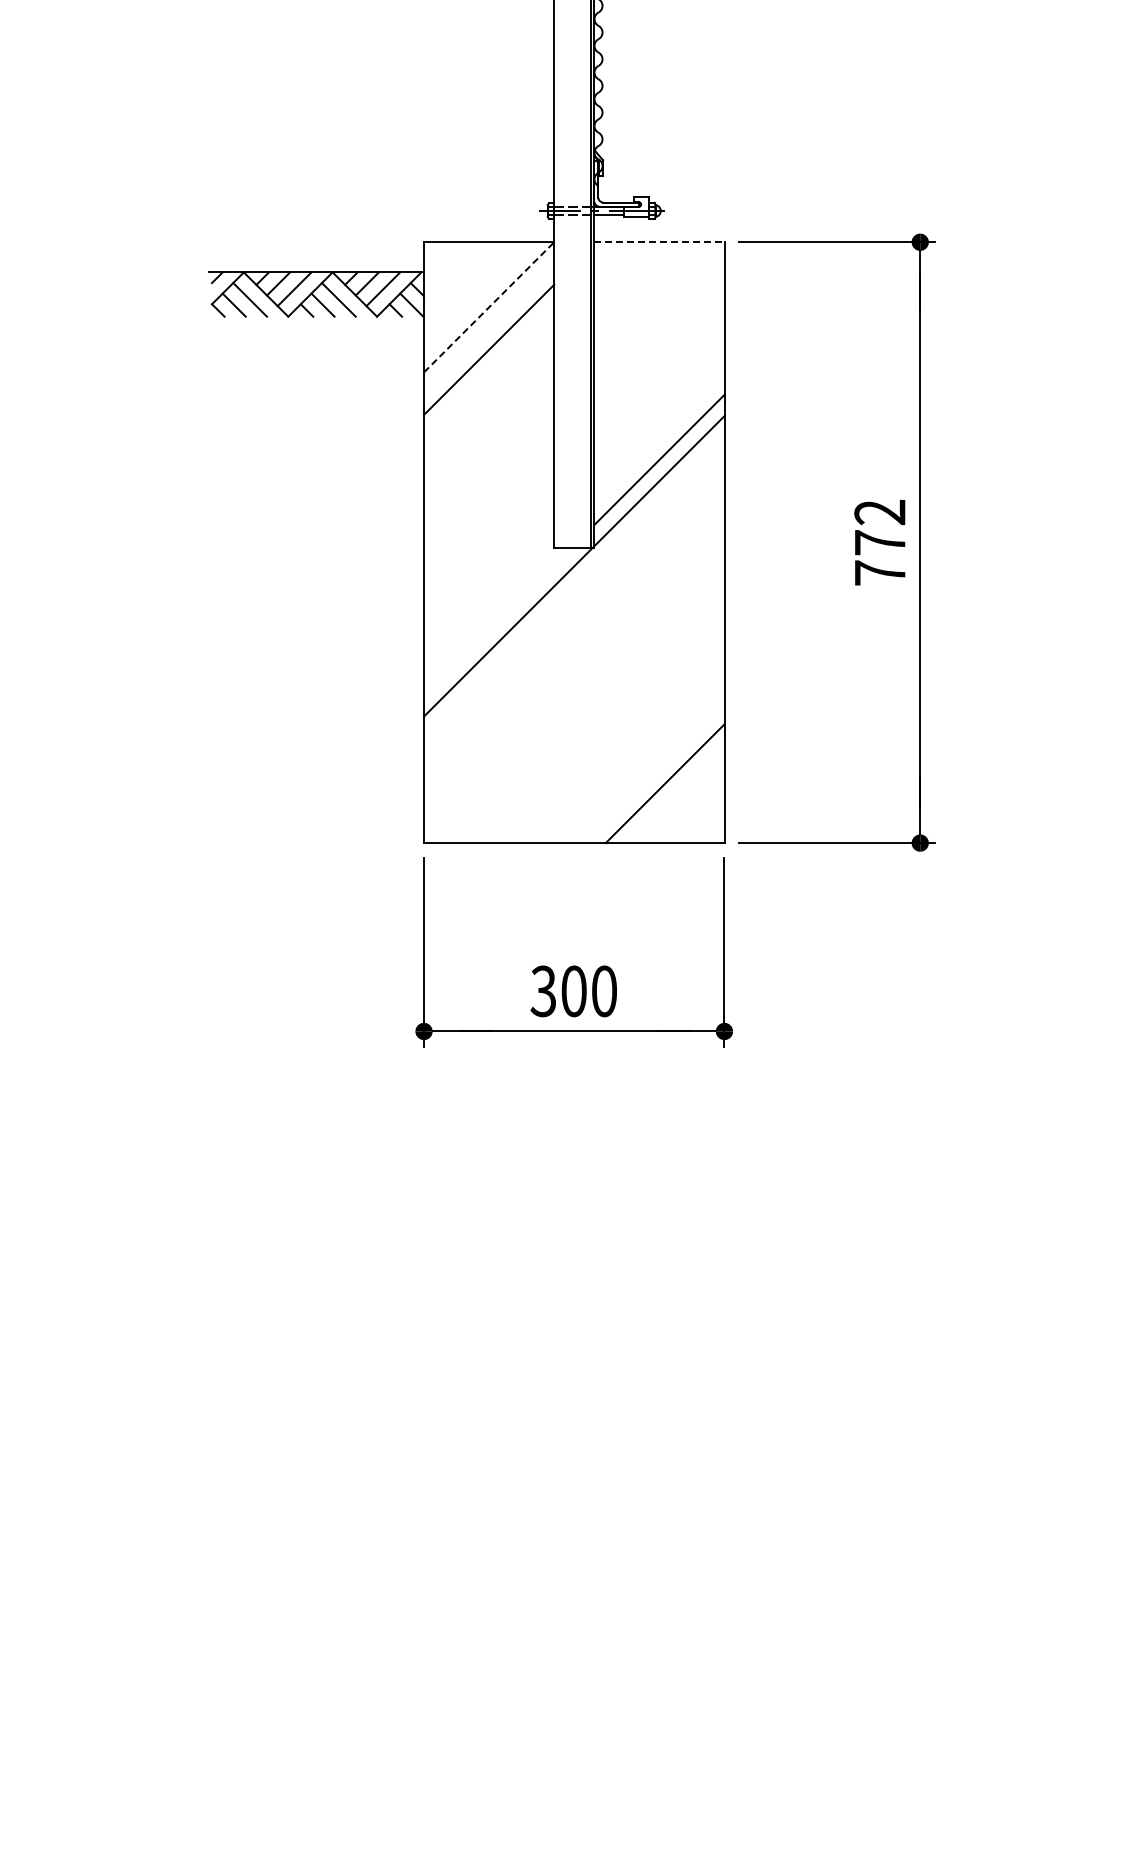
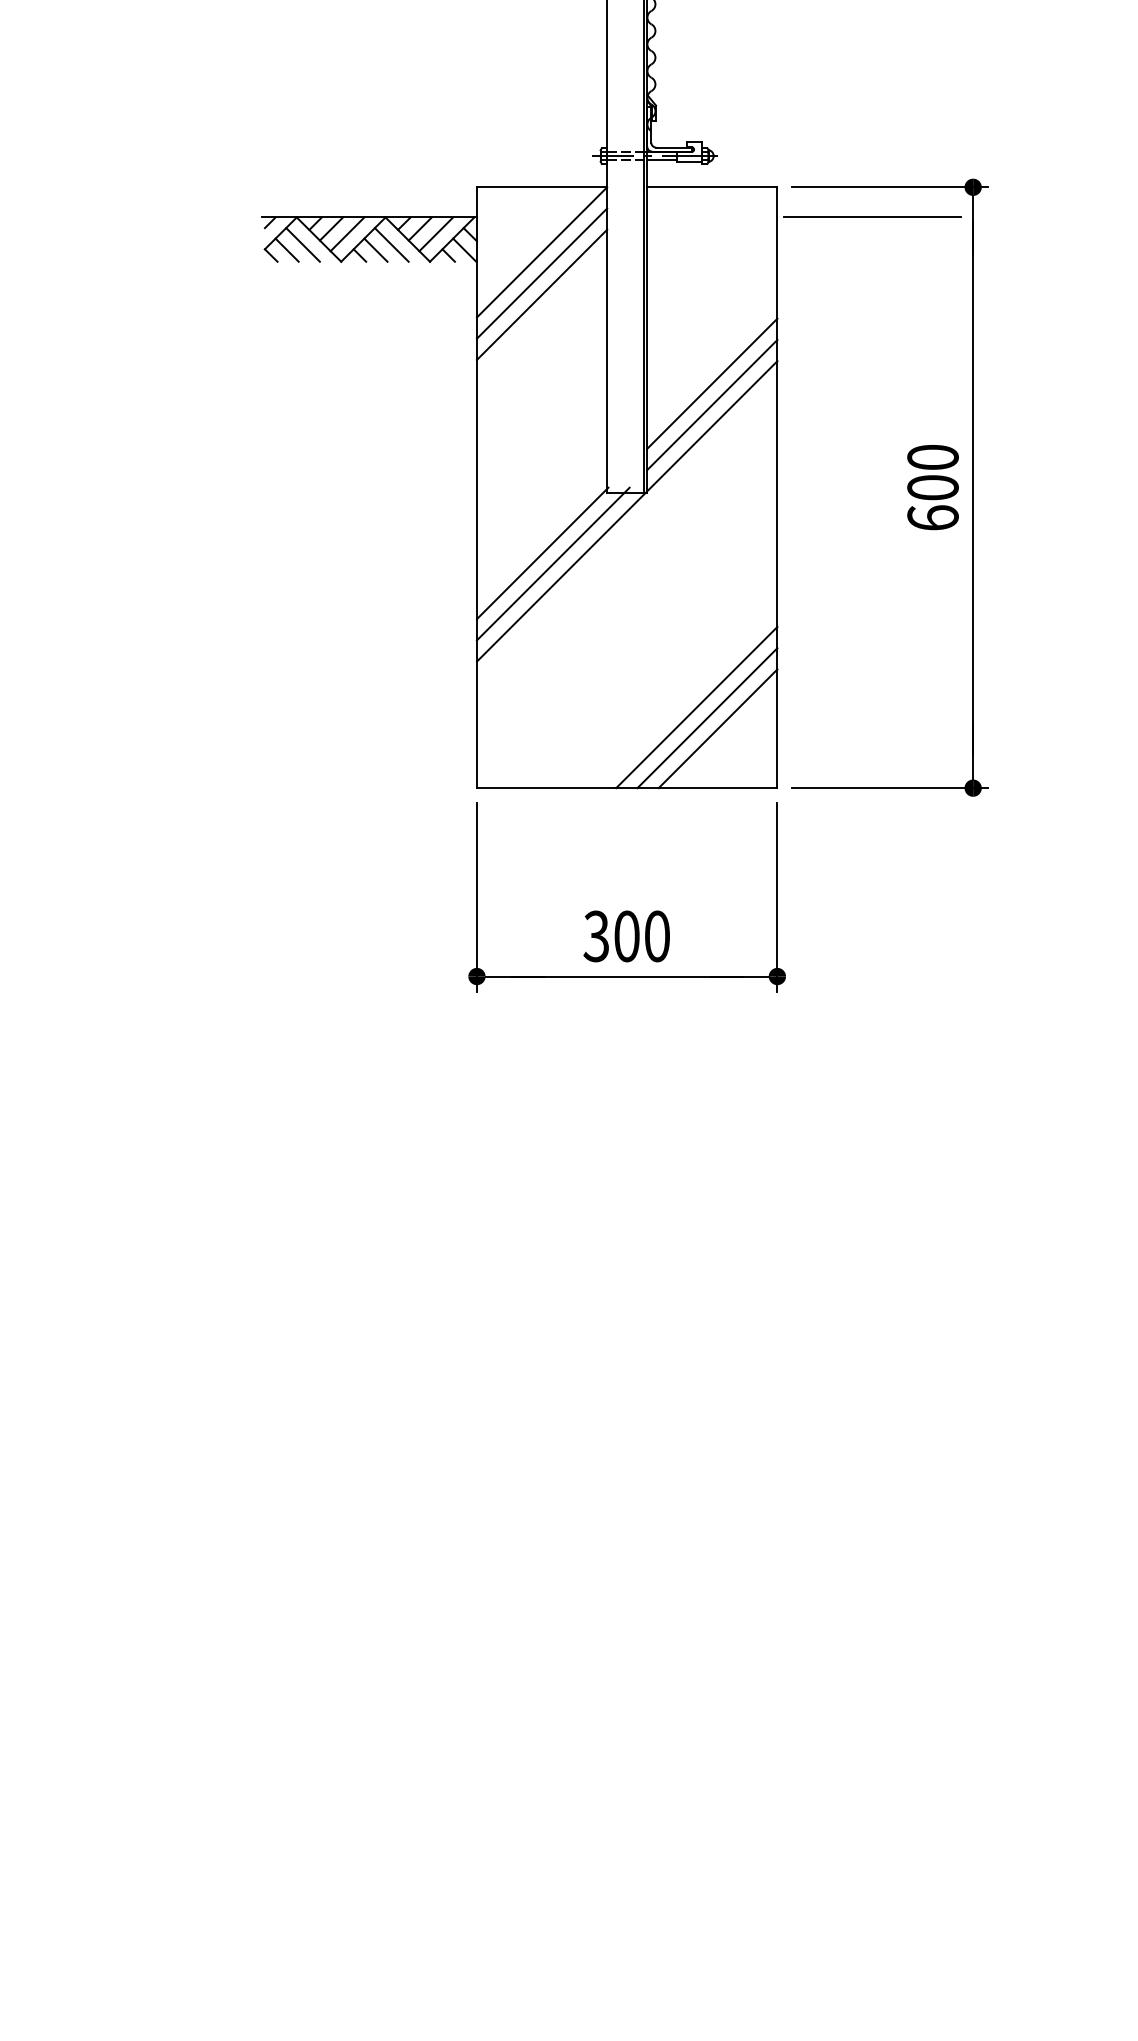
line: (659, 242) -> (712, 187), dashed -> solid
line: (819, 272) -> (872, 217), added
line: (489, 307) -> (542, 252), dashed -> solid
line: (489, 328) -> (542, 273), added
line: (659, 438) -> (712, 383), added
text: (879, 542) -> (932, 487), 772 -> 600
line: (489, 608) -> (542, 553), added
line: (500, 618) -> (553, 563), added
line: (643, 762) -> (696, 707), added
line: (654, 773) -> (707, 718), added

